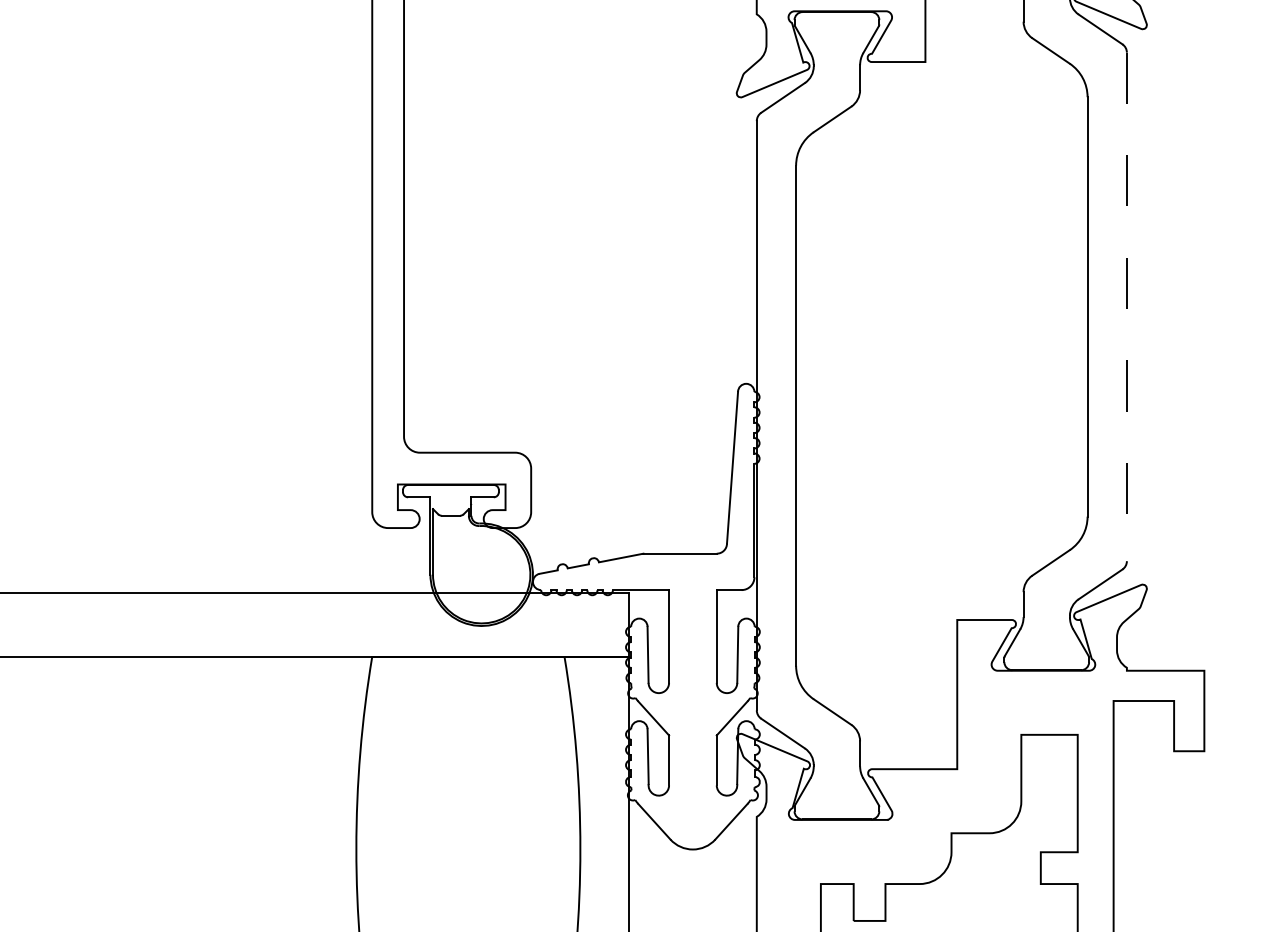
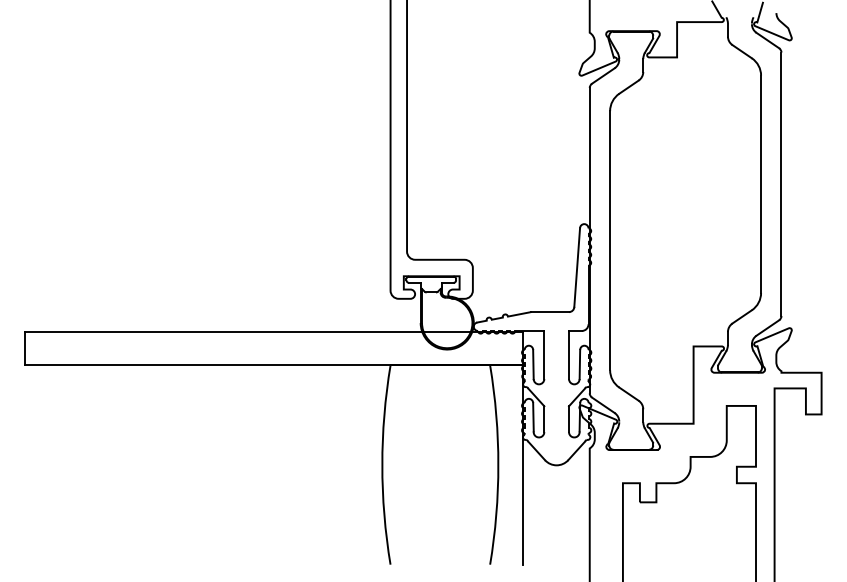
line: (1126, 307) -> (781, 184), dashed -> solid

